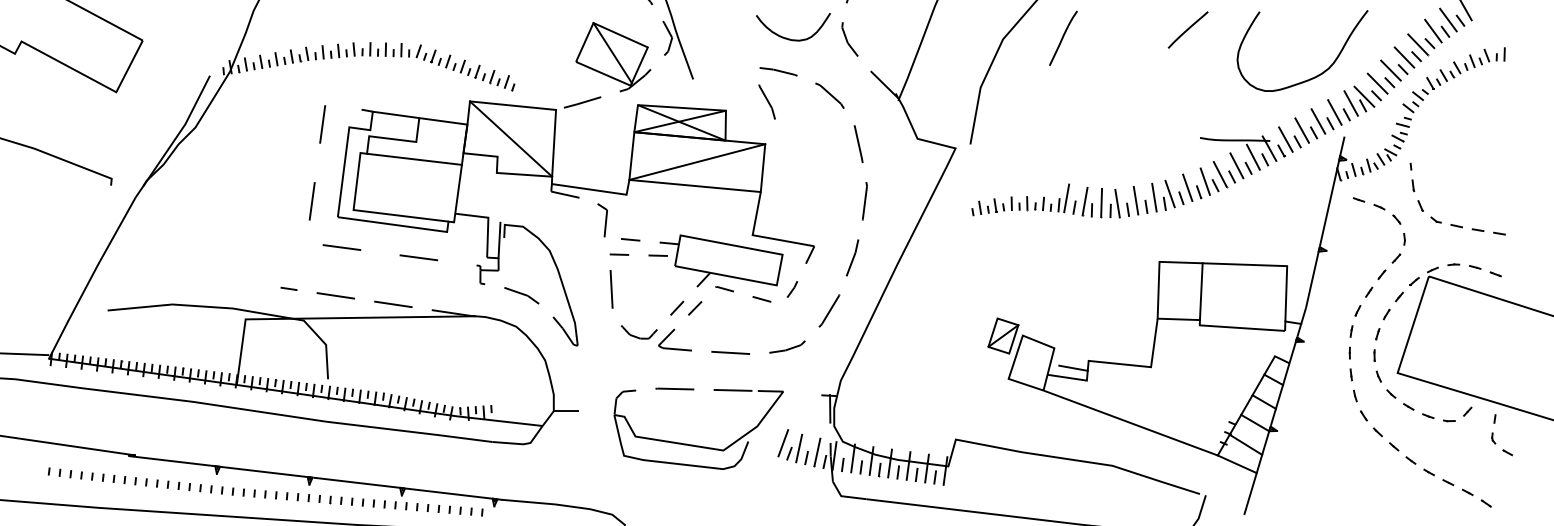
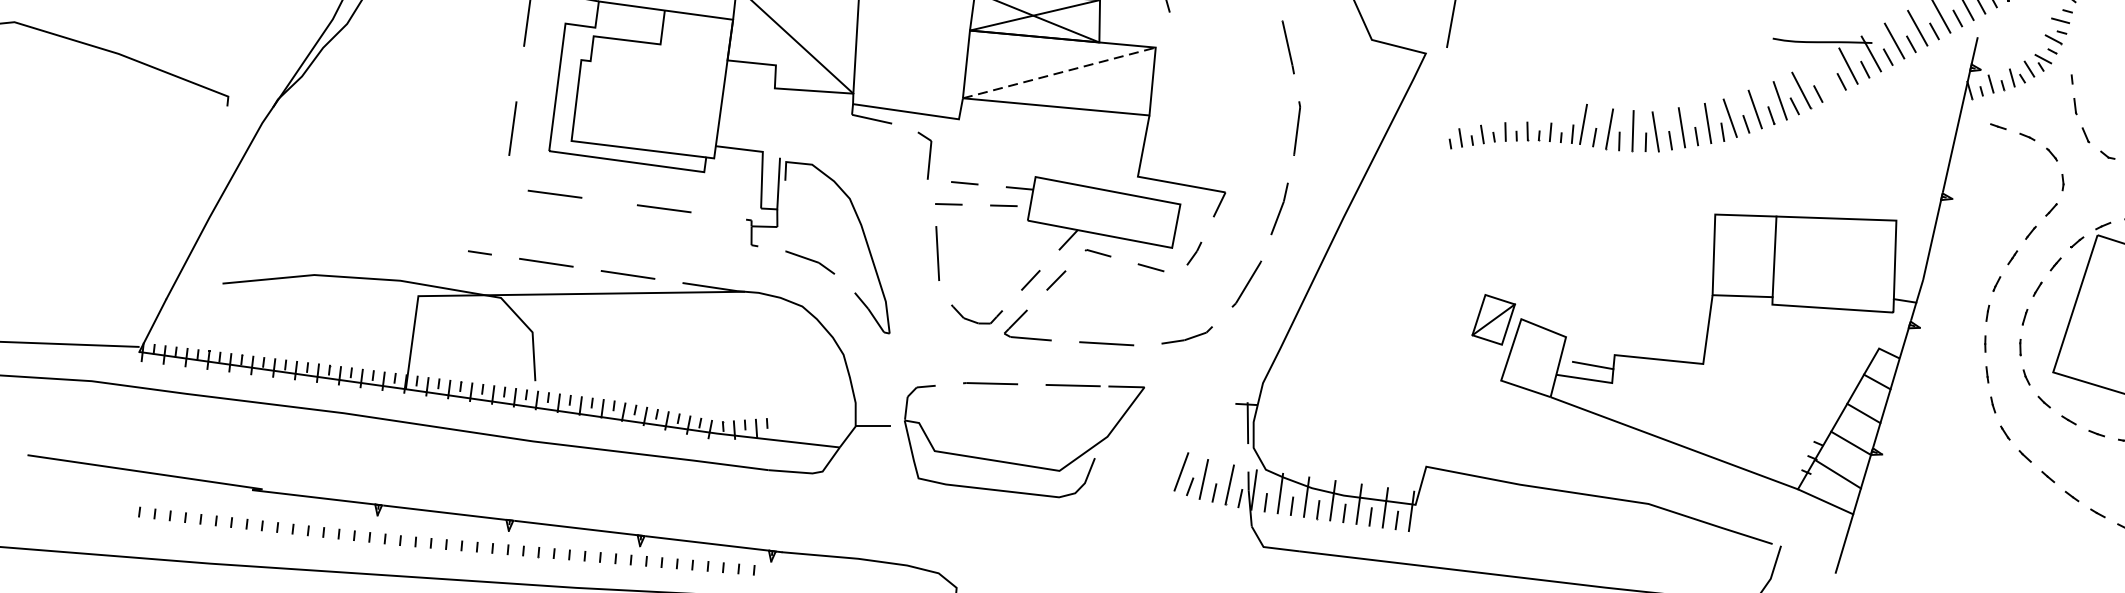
line: (414, 158) -> (657, 67), removed
line: (697, 161) -> (1059, 72), solid -> dashed
line: (1236, 165) -> (1824, 77), removed
part: (693, 444) -> (1017, 462), moved

